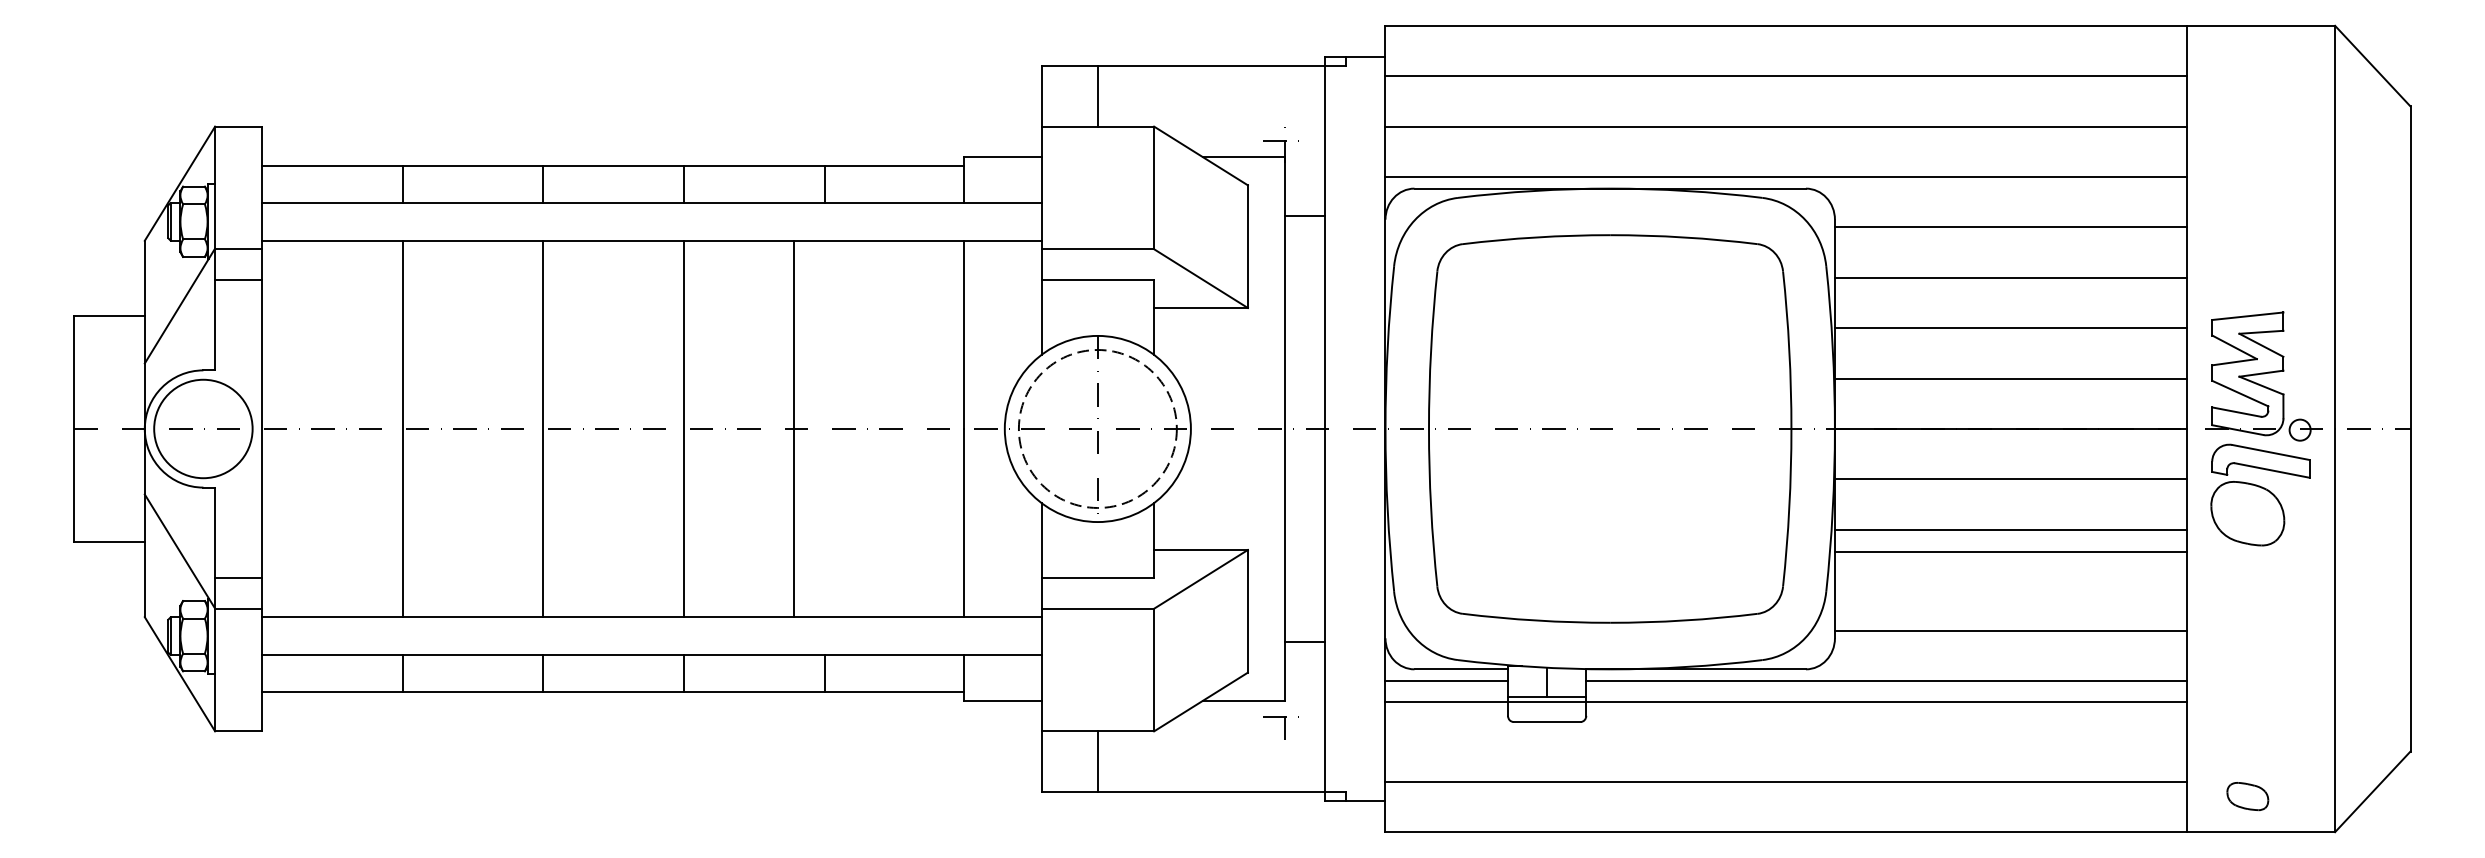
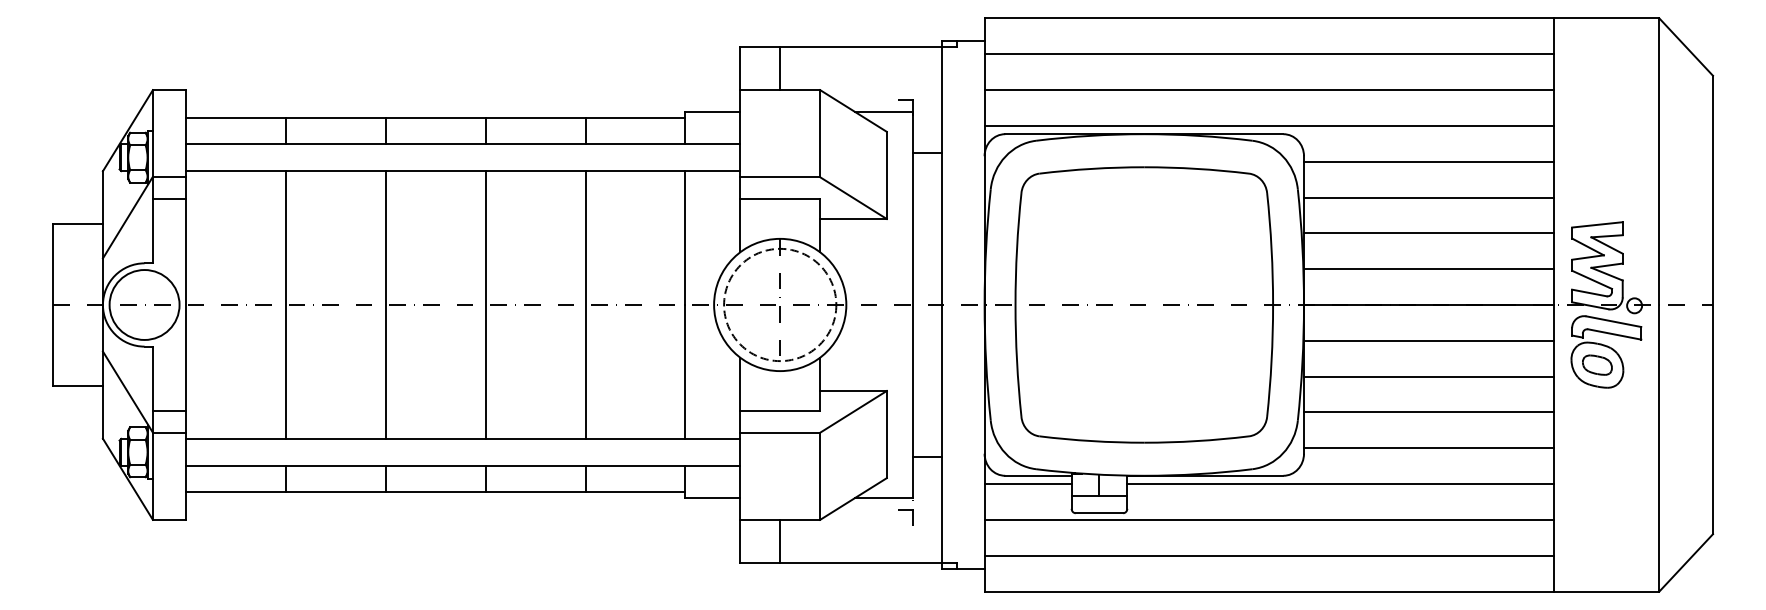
line: (794, 428) -> (586, 304), moved
line: (2010, 552) -> (1428, 412), moved
line: (1784, 701) -> (1268, 519), moved
part: (2247, 795) -> (1597, 364), moved

